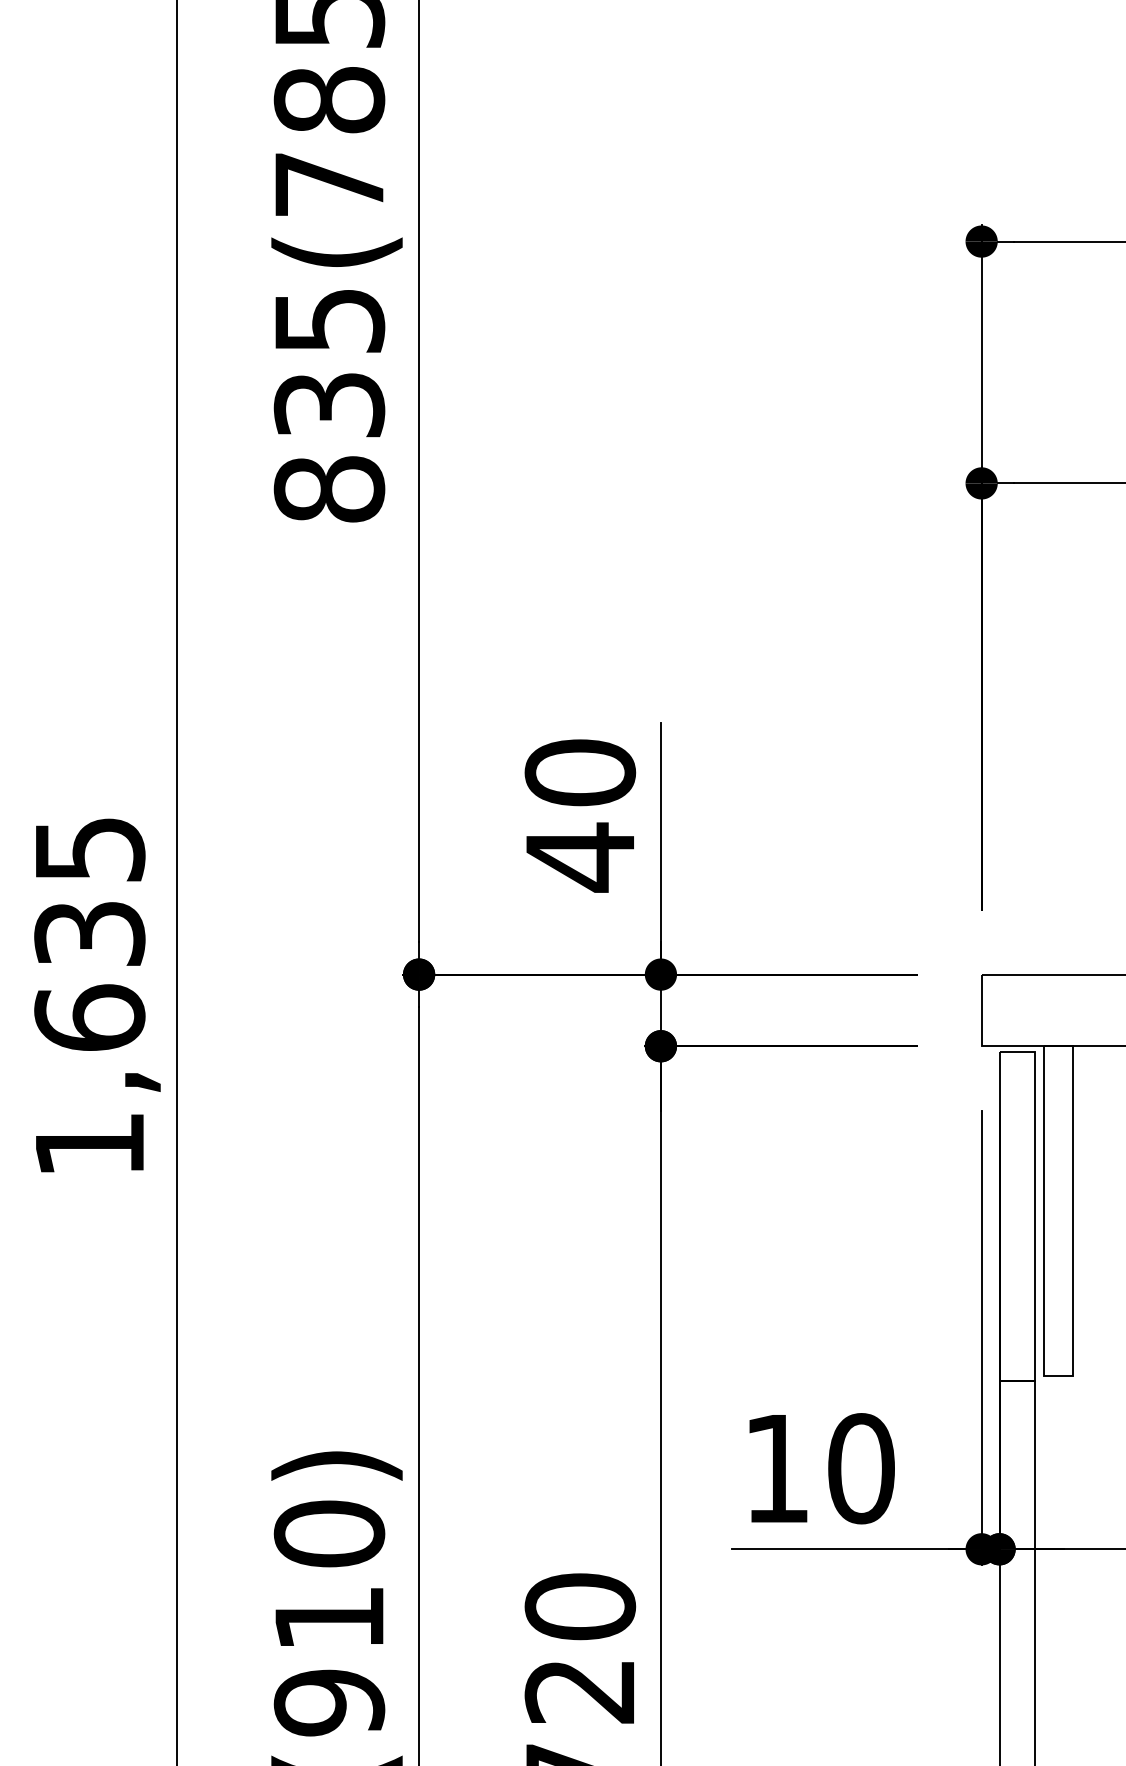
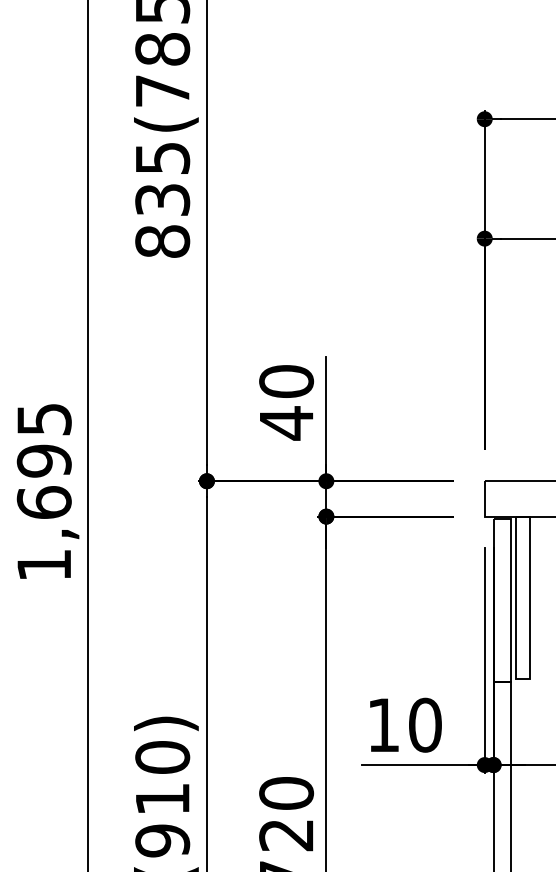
text: (90, 932) -> (44, 460), 1,635 -> 1,695

